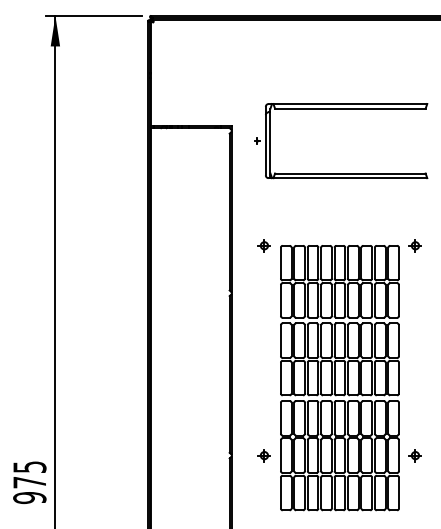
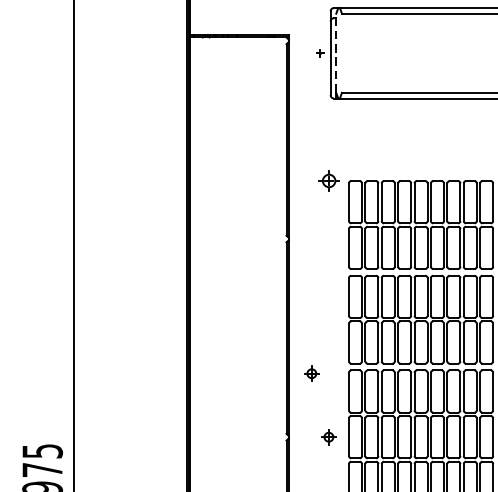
line: (270, 140) -> (336, 52), solid -> dashed
part: (263, 245) -> (327, 180), size x1.4
part: (249, 403) -> (310, 373), added

